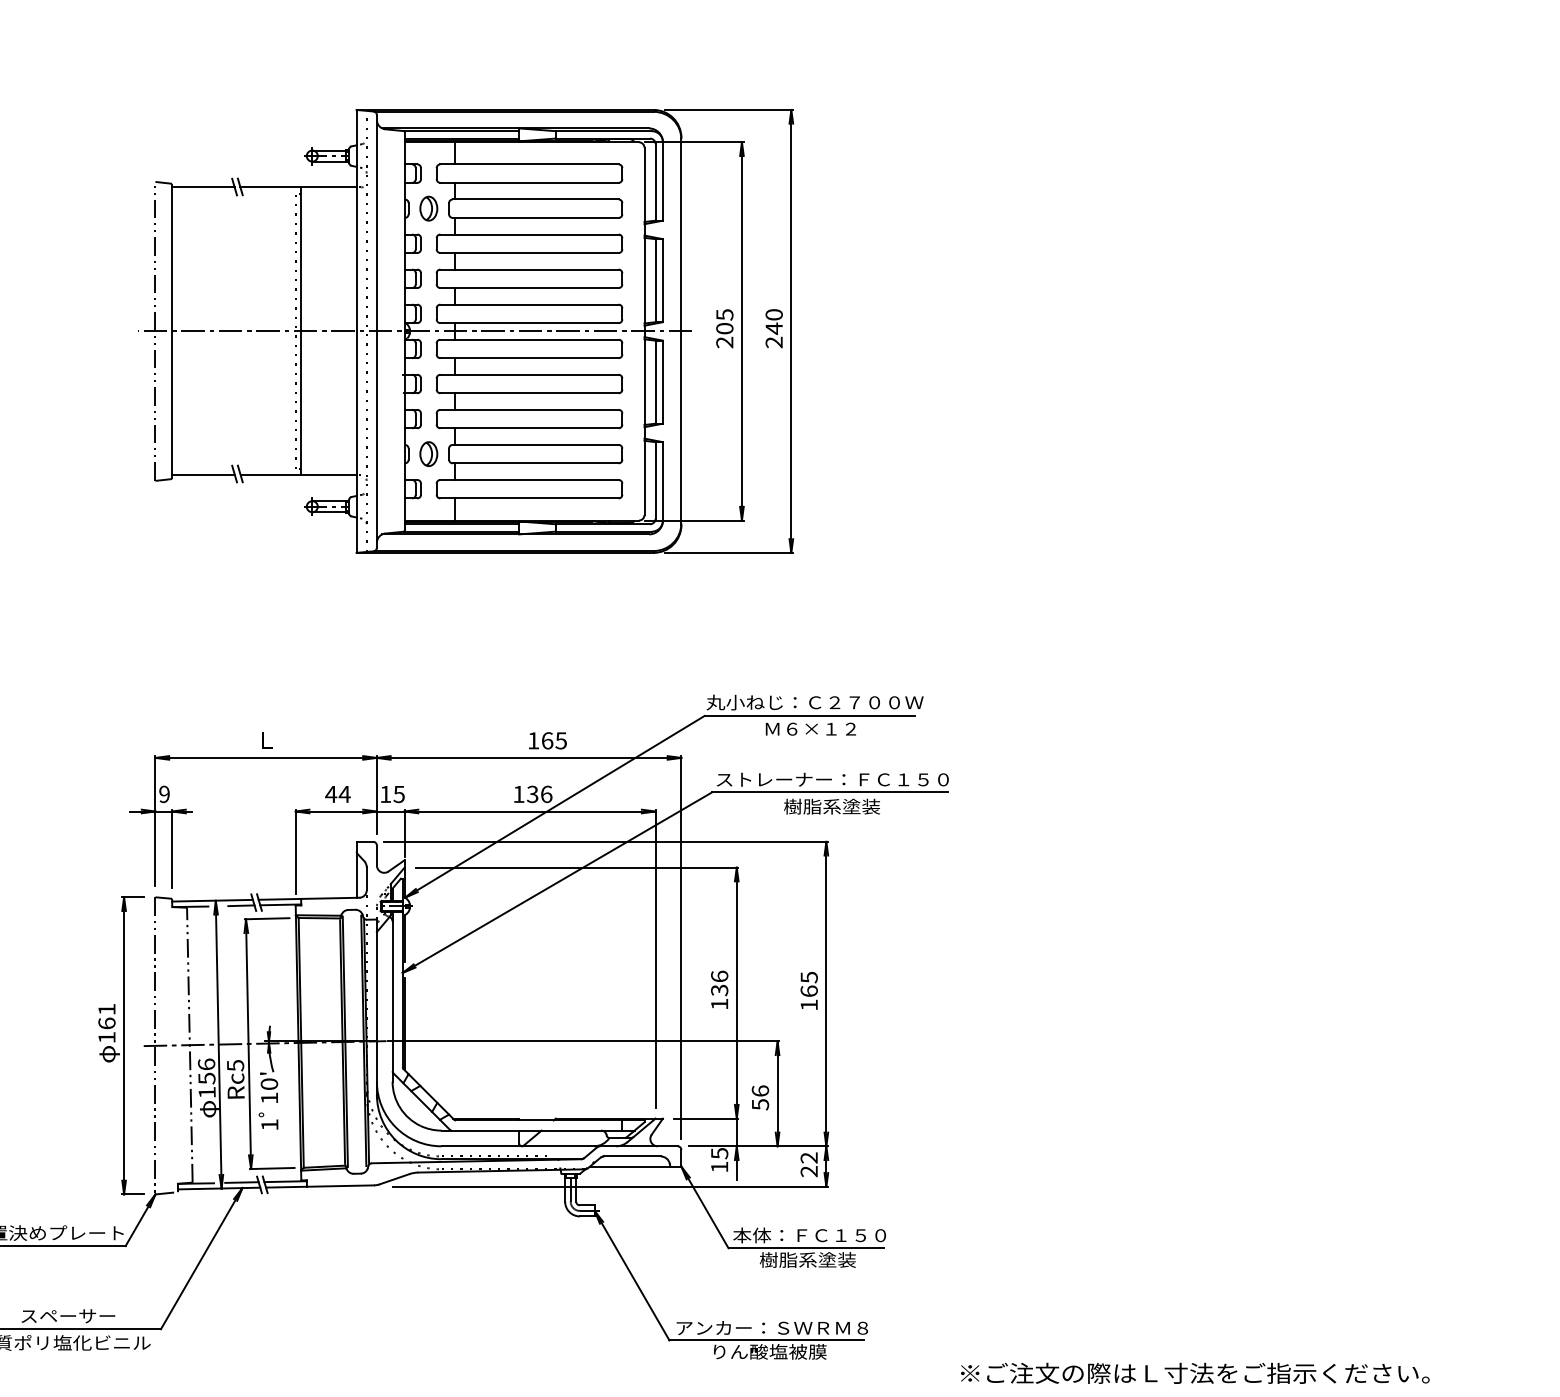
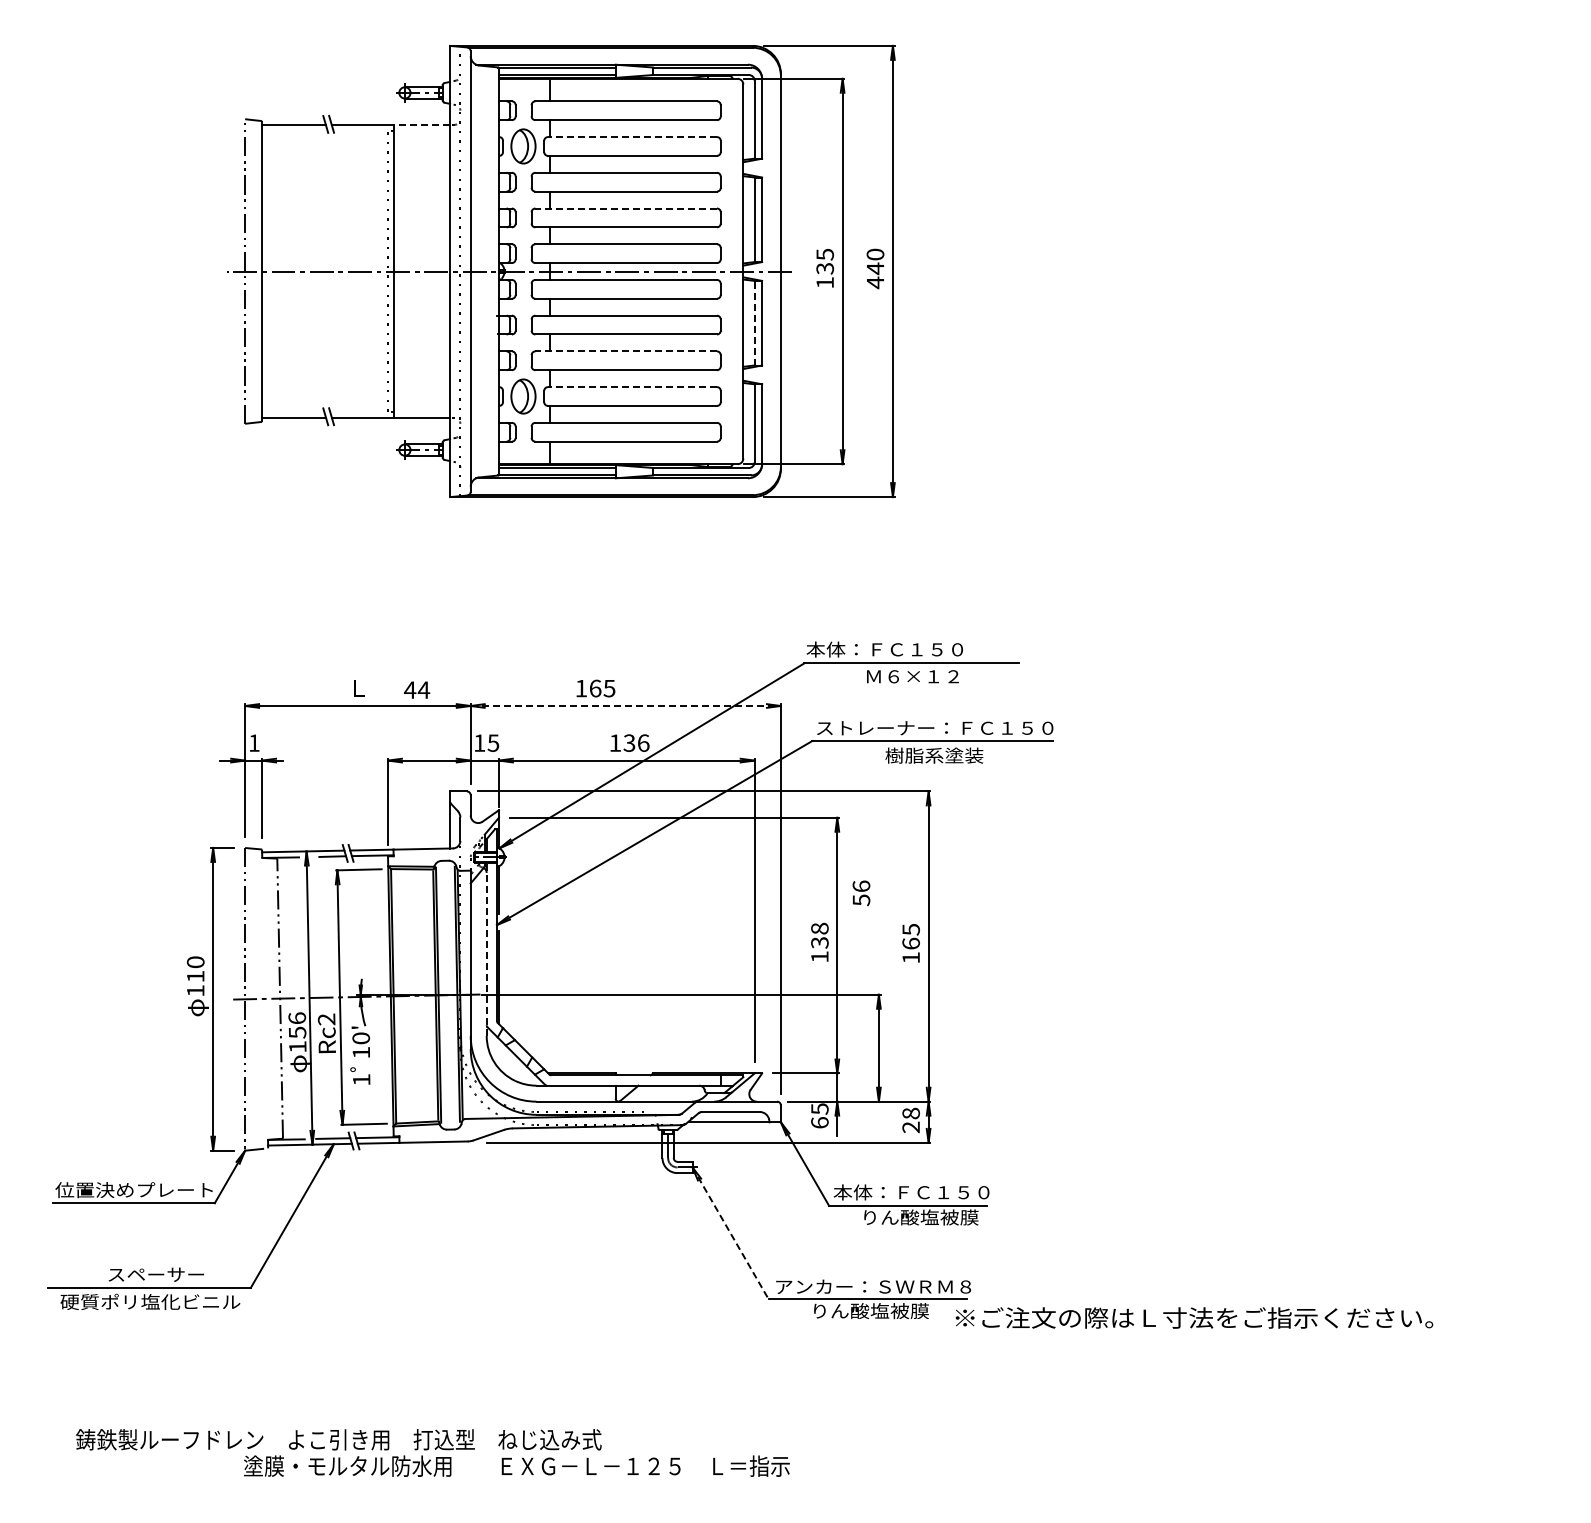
line: (328, 187) -> (421, 124), solid -> dashed
line: (535, 199) -> (632, 137), solid -> dashed
part: (428, 208) -> (523, 146), size x1.4
line: (529, 269) -> (626, 208), solid -> dashed
text: (724, 335) -> (824, 275), 205 -> 135
text: (774, 342) -> (875, 282), 240 -> 440
line: (655, 381) -> (754, 322), solid -> dashed
line: (529, 409) -> (626, 351), solid -> dashed
line: (535, 445) -> (632, 387), solid -> dashed
part: (428, 454) -> (523, 396), size x1.4
text: (814, 702) -> (916, 649), 丸小ねじ：Ｃ２７００Ｗ -> 本体：ＦＣ１５０
text: (547, 740) -> (595, 688), moved
line: (529, 758) -> (626, 706), solid -> dashed
text: (164, 793) -> (254, 742), 9 -> 1
text: (338, 793) -> (417, 689), moved
text: (719, 976) -> (819, 928), 136 -> 138
line: (392, 995) -> (486, 948), solid -> dashed
text: (106, 1016) -> (195, 969), 161 -> 110
text: (235, 1065) -> (326, 1019), Rc5 -> Rc2
text: (760, 1098) -> (861, 893), moved
text: (808, 1157) -> (910, 1113), 22 -> 28
text: (719, 1166) -> (819, 1122), 15 -> 65
text: (817, 1260) -> (919, 1217), 樹脂系塗装 -> りん酸塩被膜
line: (631, 1275) -> (730, 1233), solid -> dashed
text: (1195, 1372) -> (1194, 1317), moved

